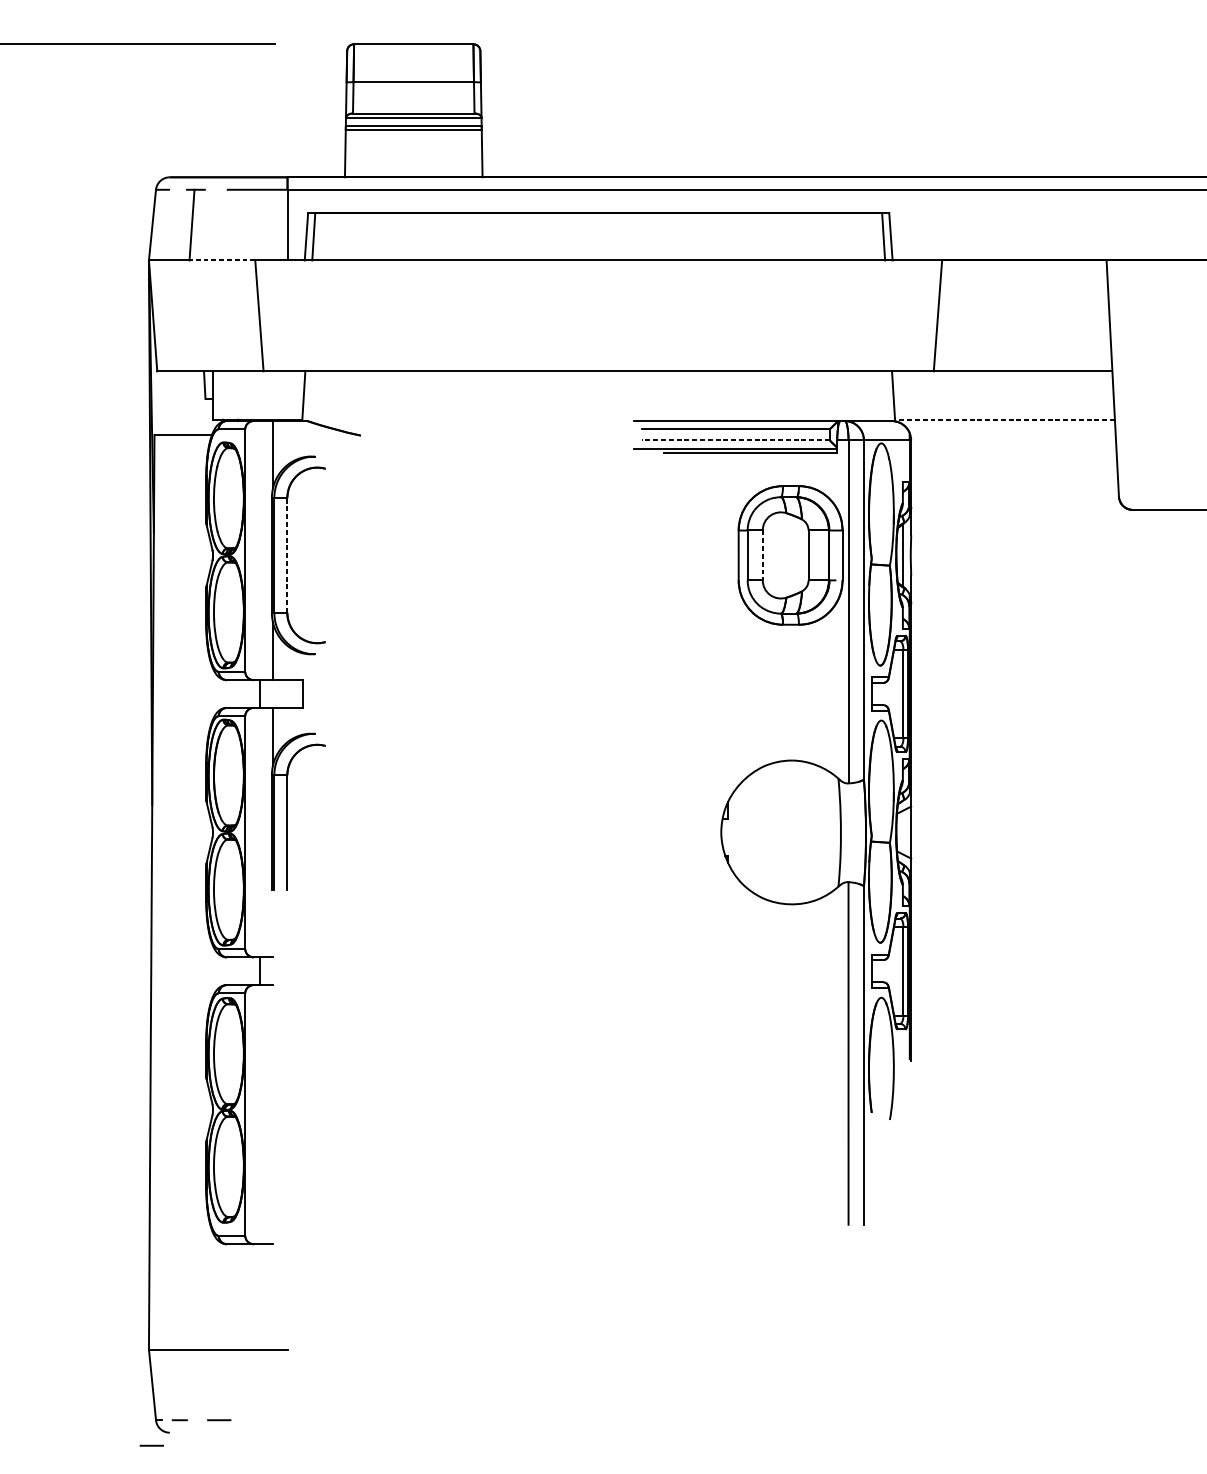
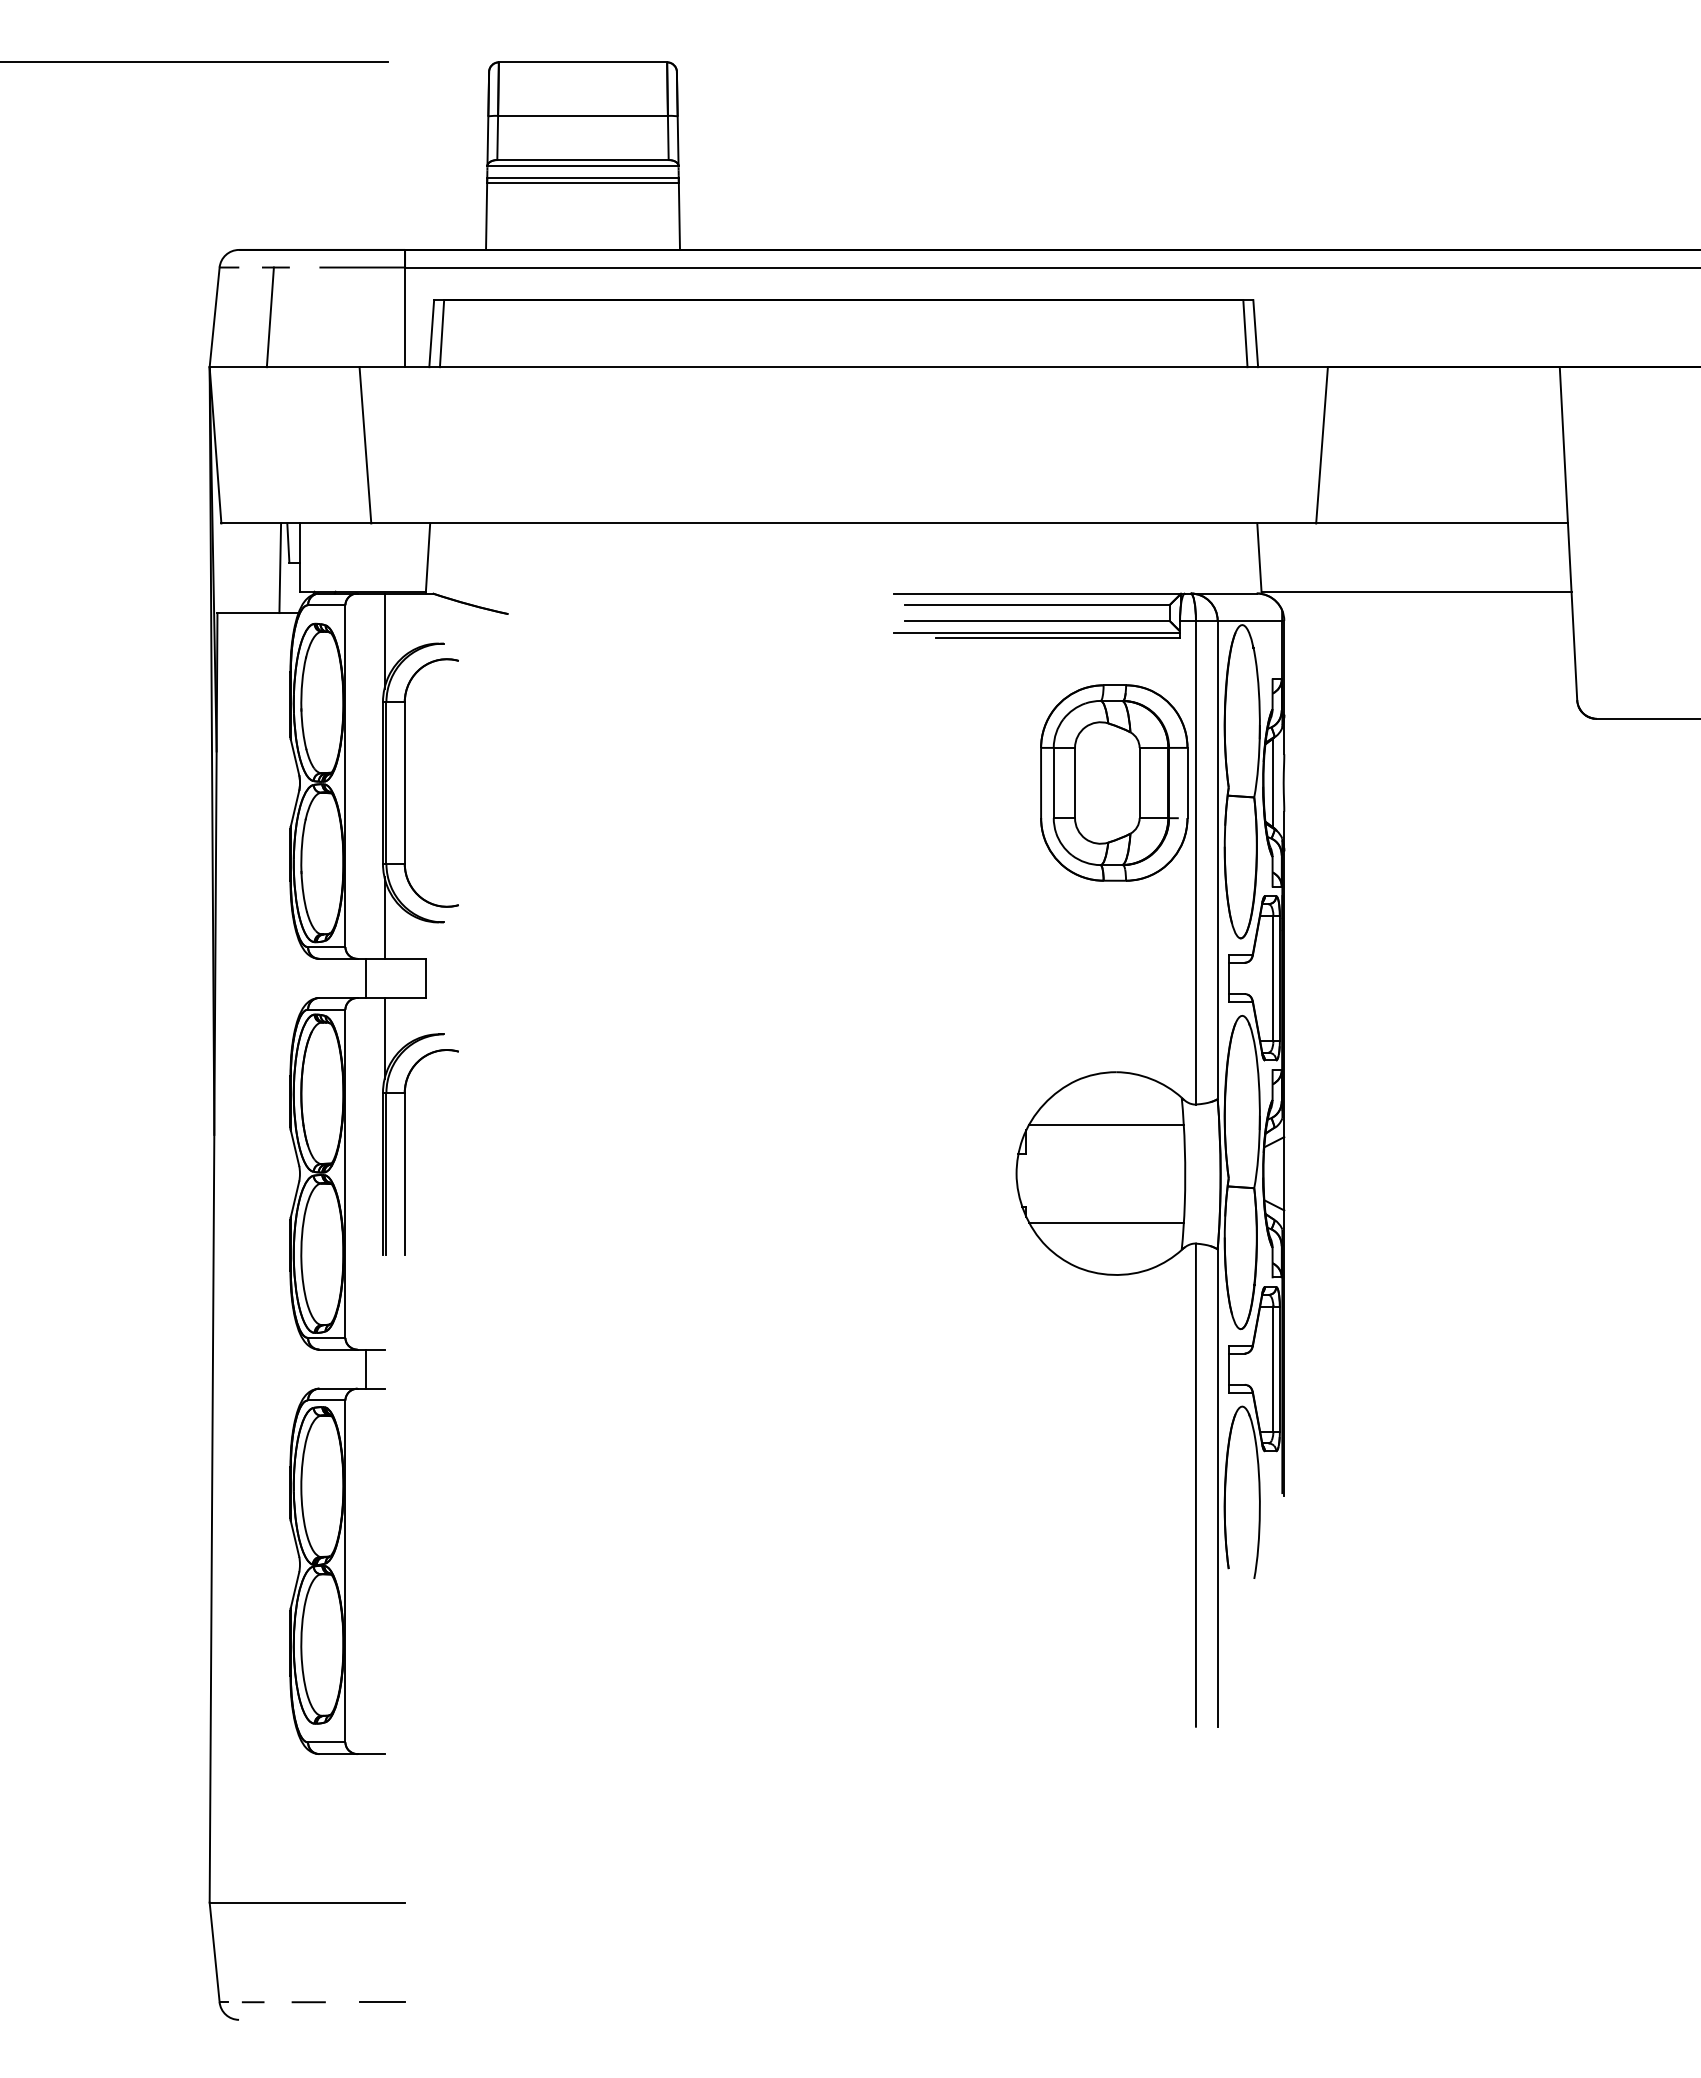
line: (221, 260) -> (312, 367), dashed -> solid
line: (199, 403) -> (280, 568), added
line: (1004, 419) -> (1416, 591), dashed -> solid
line: (735, 440) -> (1036, 620), dashed -> solid
line: (287, 555) -> (404, 783), dashed -> solid
line: (763, 555) -> (1075, 783), dashed -> solid
line: (785, 797) -> (1106, 1124), added
line: (785, 867) -> (1106, 1222), added
line: (271, 1420) -> (382, 2002), added
line: (151, 1445) -> (213, 2038), removed

